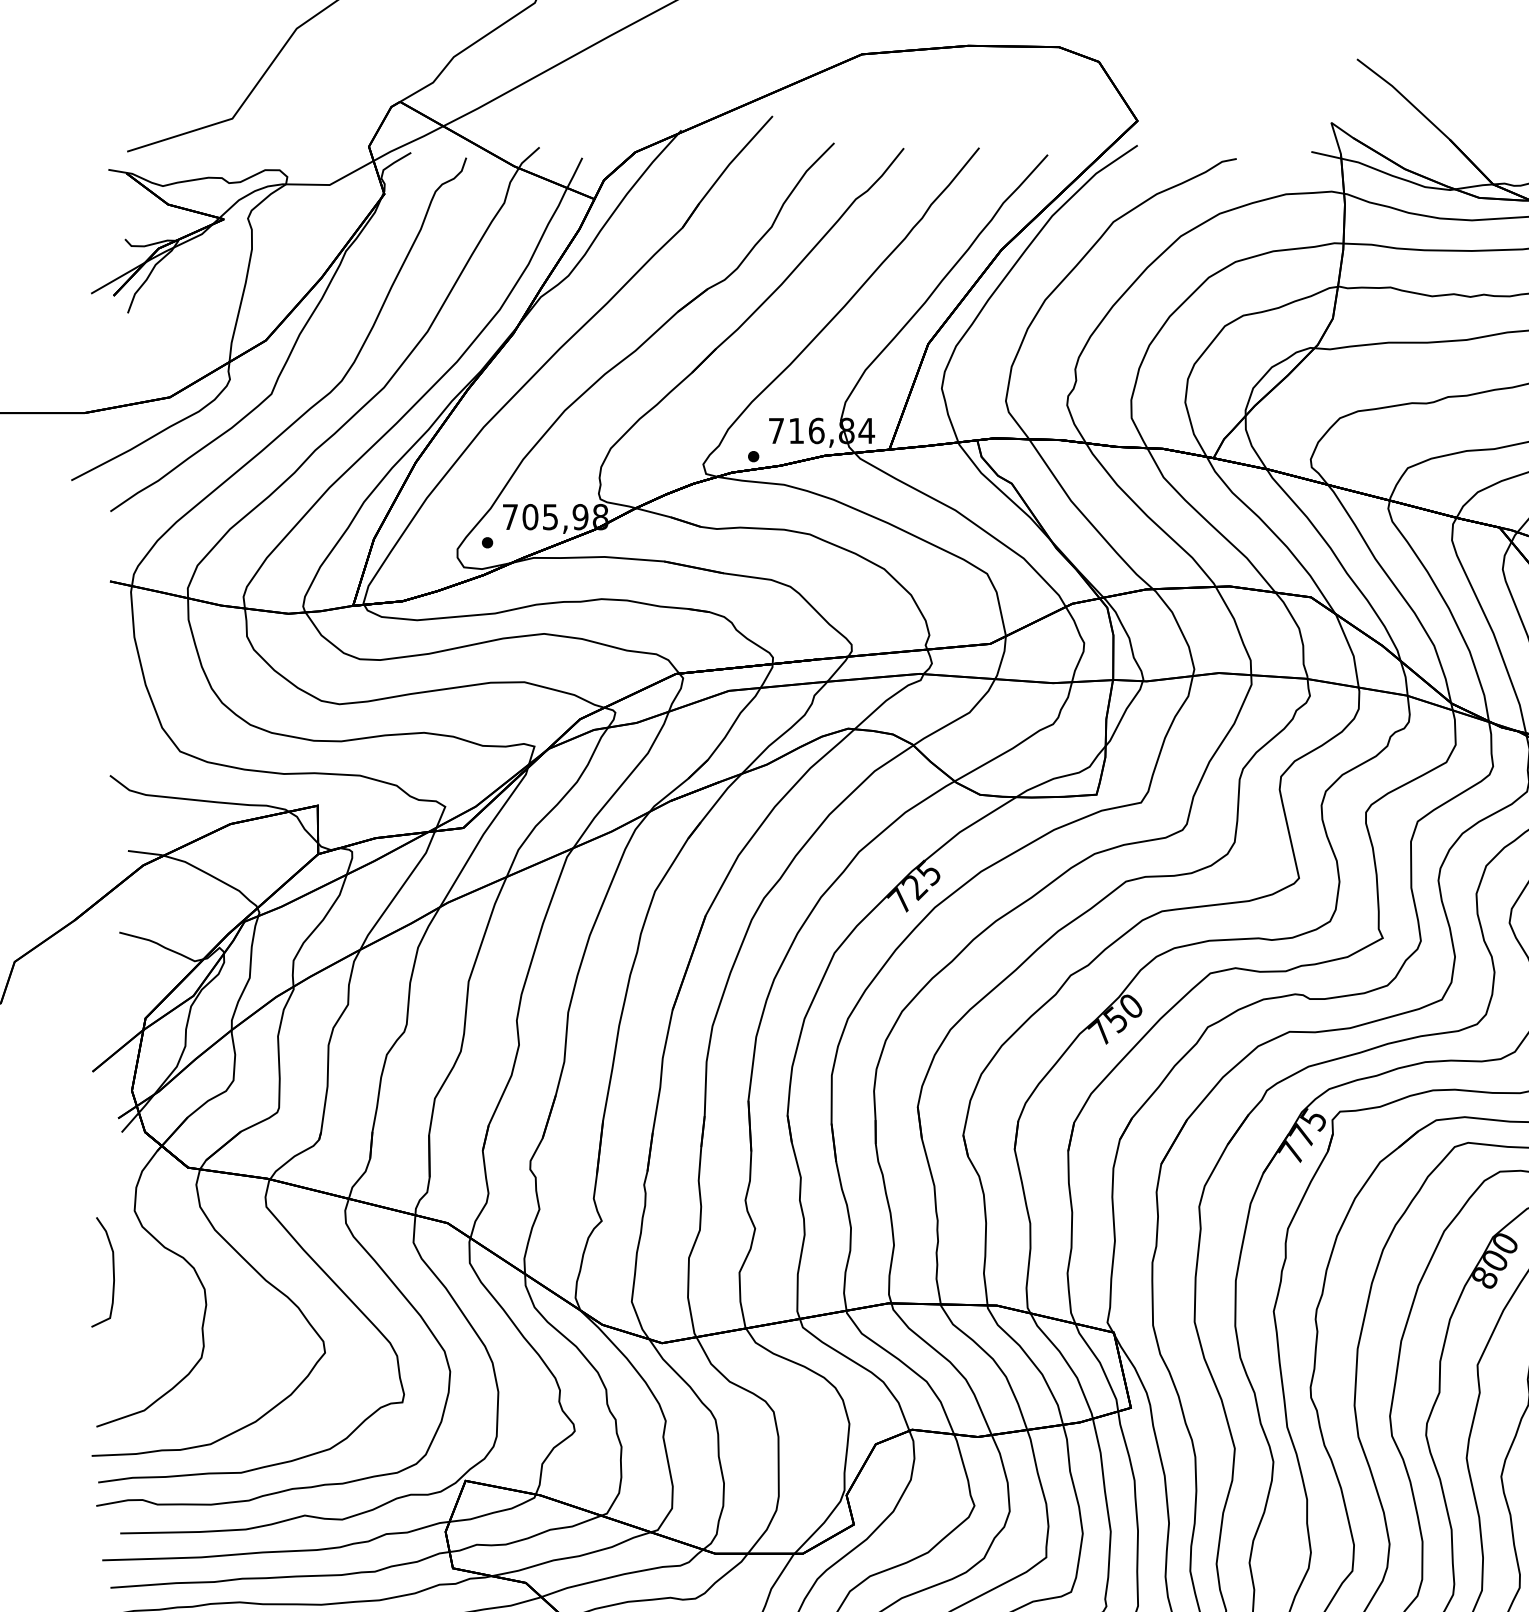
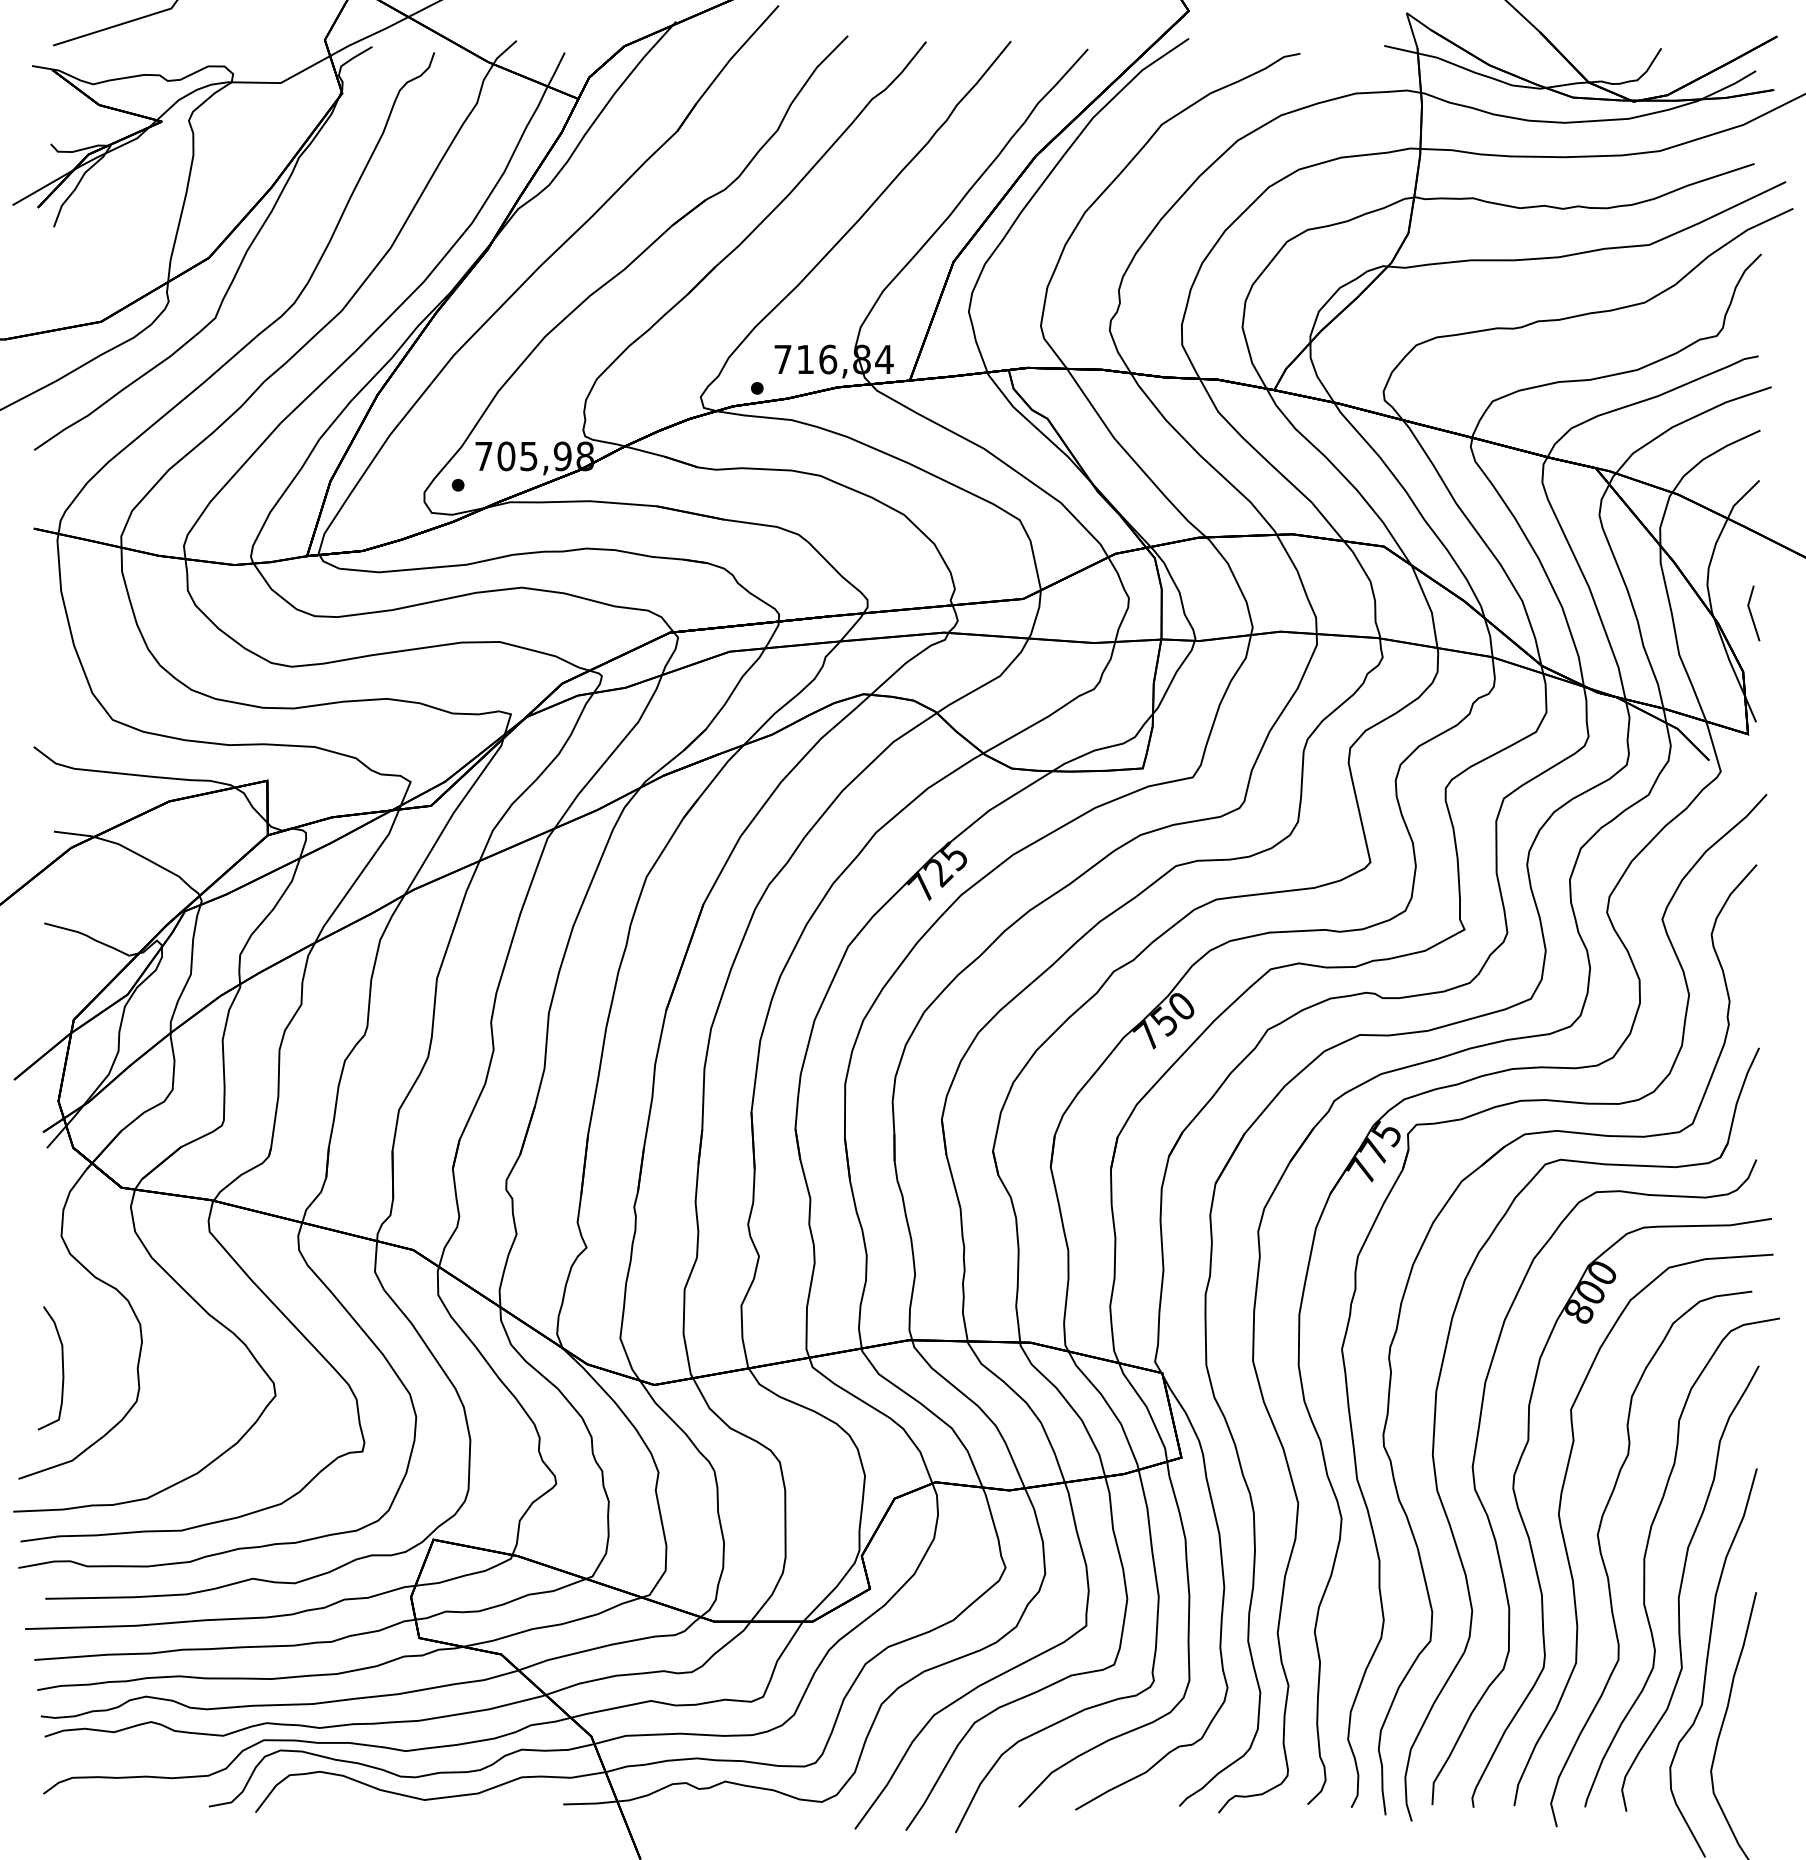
curve: (113, 1272) -> (62, 1368), moved

